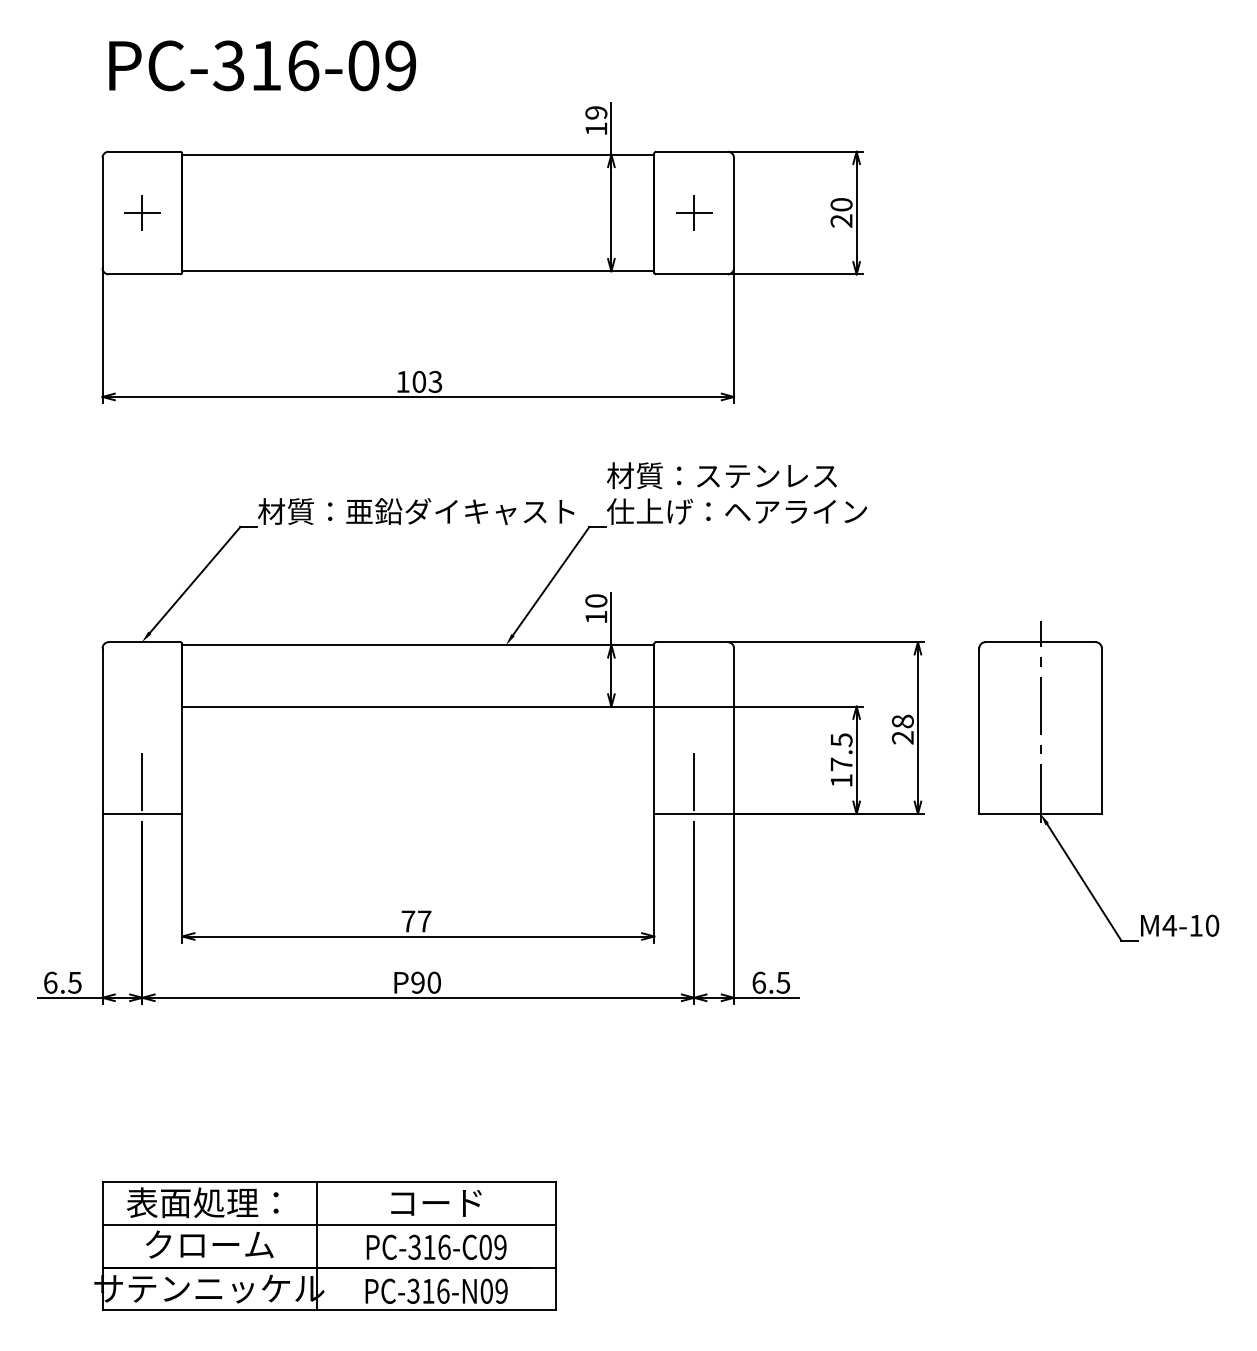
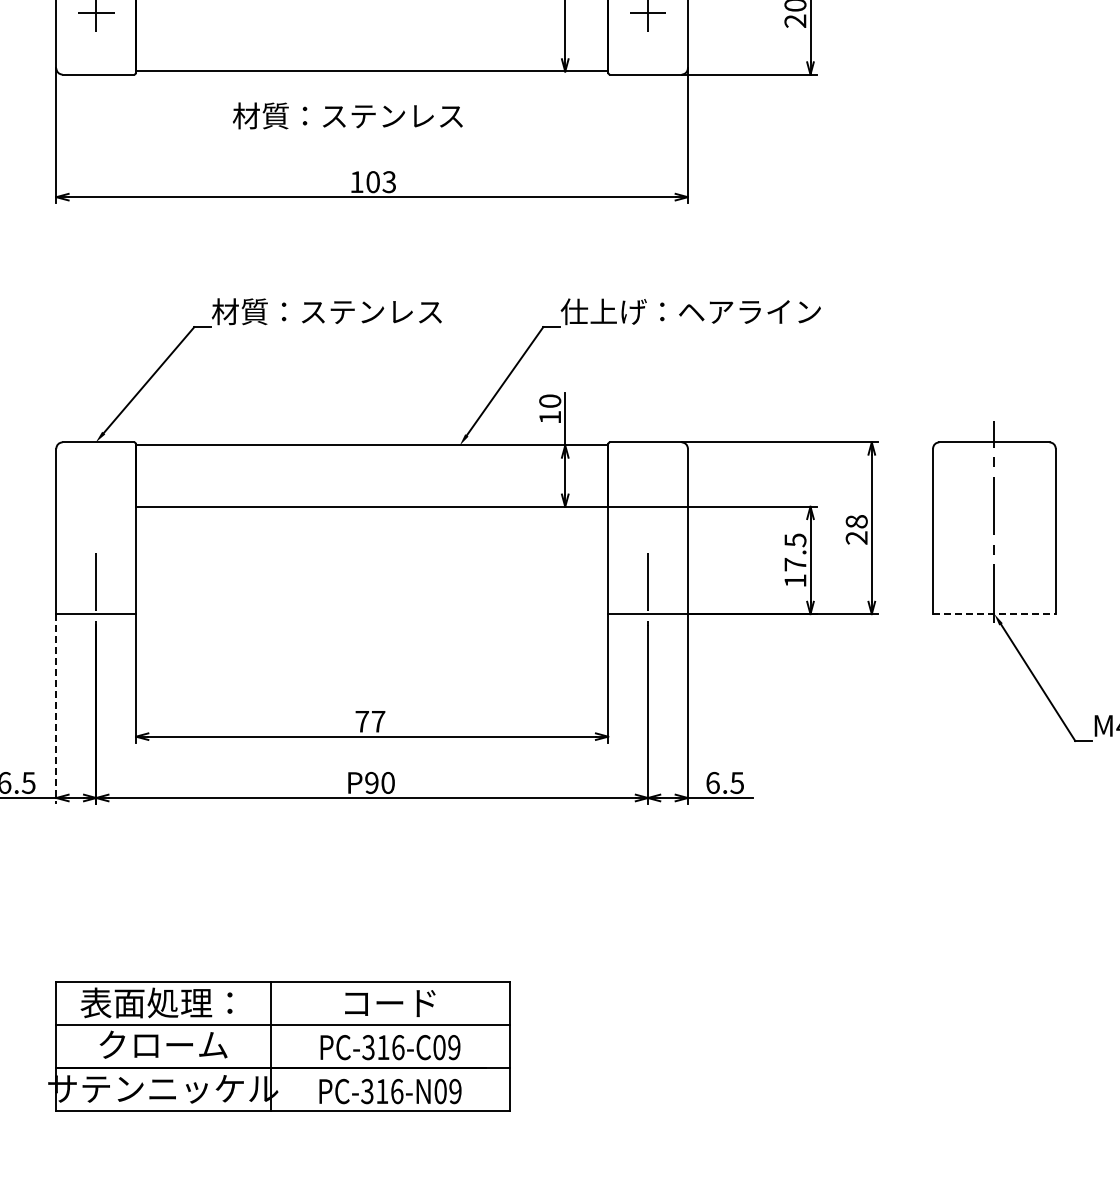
text: (721, 475) -> (347, 115), moved
text: (460, 511) -> (414, 311), 材質：亜鉛ダイキャスト -> 材質：ステンレス
line: (1041, 813) -> (995, 613), solid -> dashed
line: (102, 909) -> (56, 709), solid -> dashed

